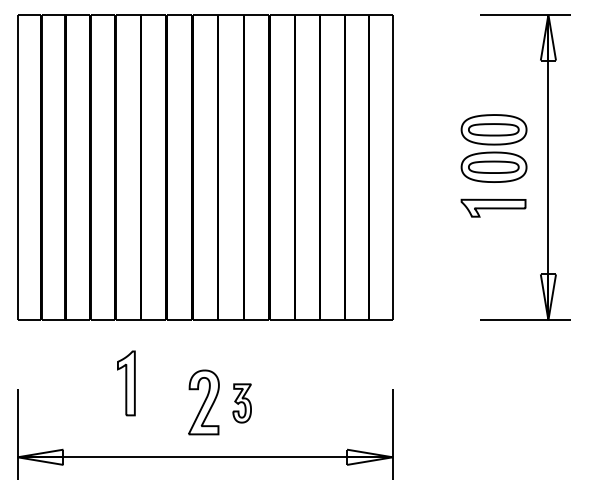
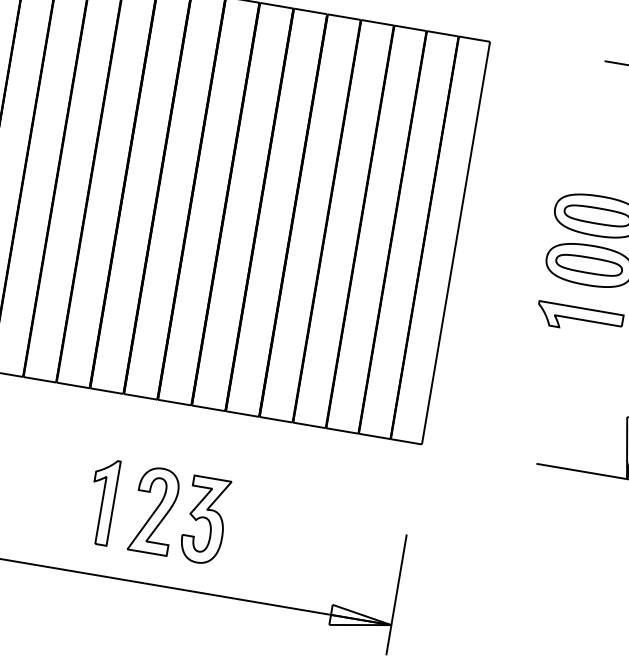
part: (126, 383) -> (102, 501), moved
part: (241, 403) -> (203, 520), size x1.67

